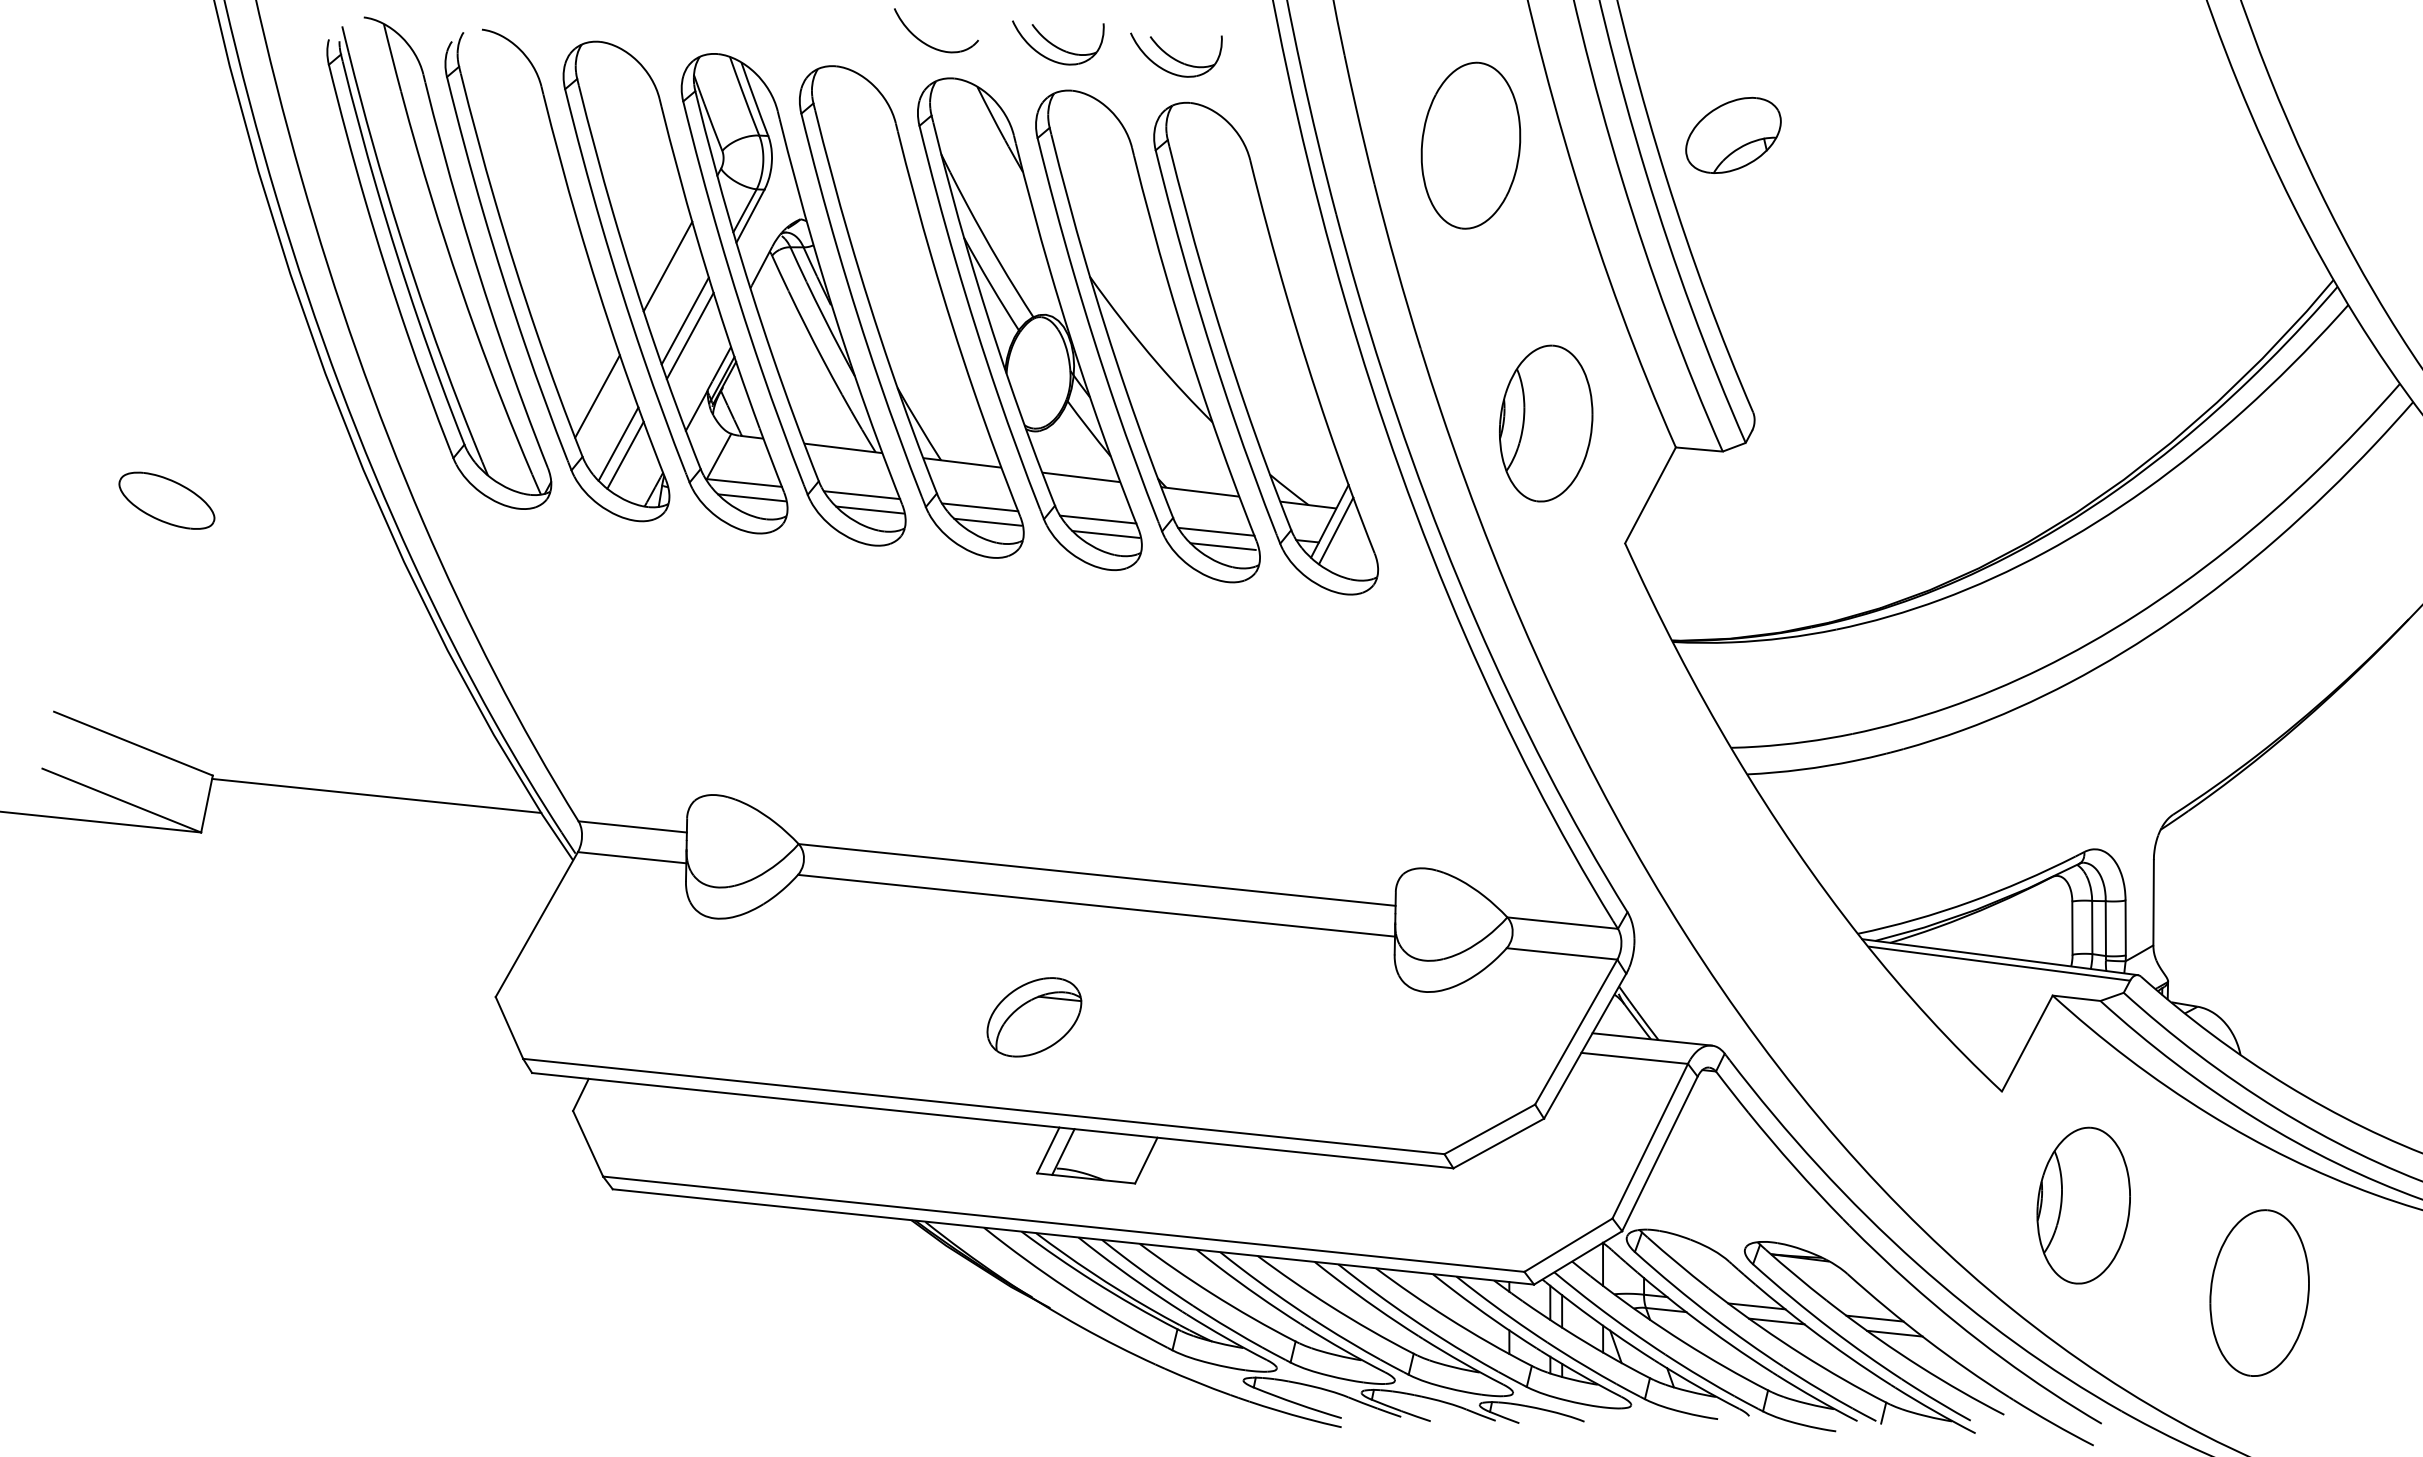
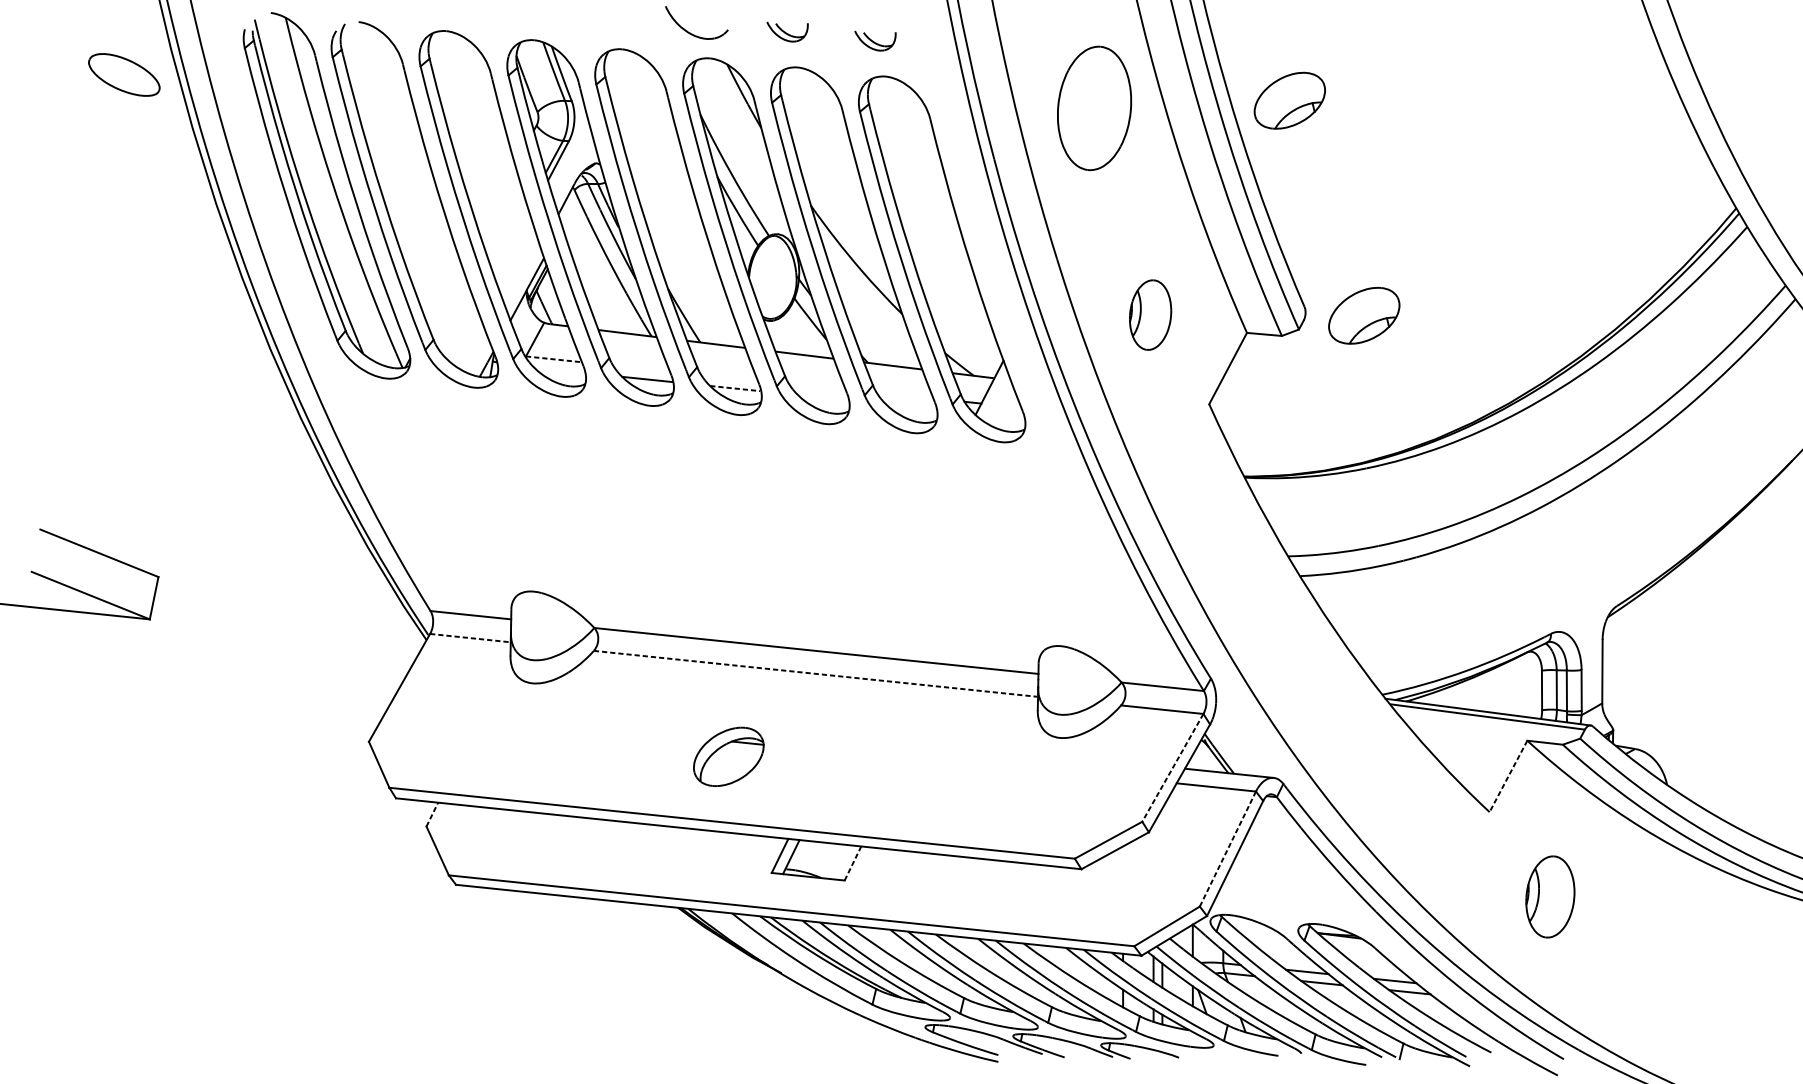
part: (1058, 42) -> (787, 31), size x0.6
part: (1176, 54) -> (875, 40), size x0.6
line: (667, 266) -> (496, 198), removed
line: (684, 320) -> (509, 238), removed
line: (689, 335) -> (513, 249), removed
line: (597, 396) -> (444, 294), removed
part: (1546, 423) -> (1150, 315), size x0.6
part: (1833, 424) -> (1364, 315), added
line: (618, 443) -> (460, 329), removed
line: (625, 454) -> (465, 338), removed
line: (744, 483) -> (554, 359), solid -> dashed
line: (862, 495) -> (641, 368), removed
line: (751, 497) -> (559, 370), removed
part: (166, 500) -> (124, 74), moved
line: (980, 507) -> (729, 377), removed
line: (1098, 519) -> (817, 386), removed
line: (987, 522) -> (734, 388), solid -> dashed
line: (1335, 530) -> (993, 394), removed
line: (1216, 531) -> (905, 395), removed
line: (1105, 534) -> (822, 397), removed
line: (1222, 546) -> (909, 406), removed
line: (376, 795) -> (280, 591), removed
line: (631, 857) -> (469, 637), solid -> dashed
line: (1096, 905) -> (815, 673), solid -> dashed
part: (1034, 1017) -> (728, 757), moved
line: (1576, 1032) -> (1173, 768), solid -> dashed
line: (2027, 1044) -> (1508, 777), solid -> dashed
line: (580, 1094) -> (432, 814), solid -> dashed
line: (1650, 1140) -> (1228, 848), solid -> dashed
line: (1146, 1160) -> (853, 863), solid -> dashed
part: (2083, 1205) -> (1550, 896), size x0.7
part: (2259, 1292) -> (1681, 961), removed

